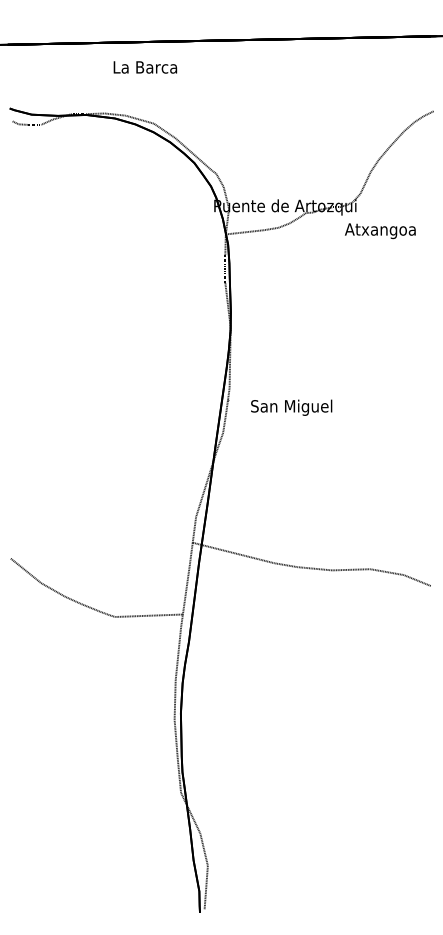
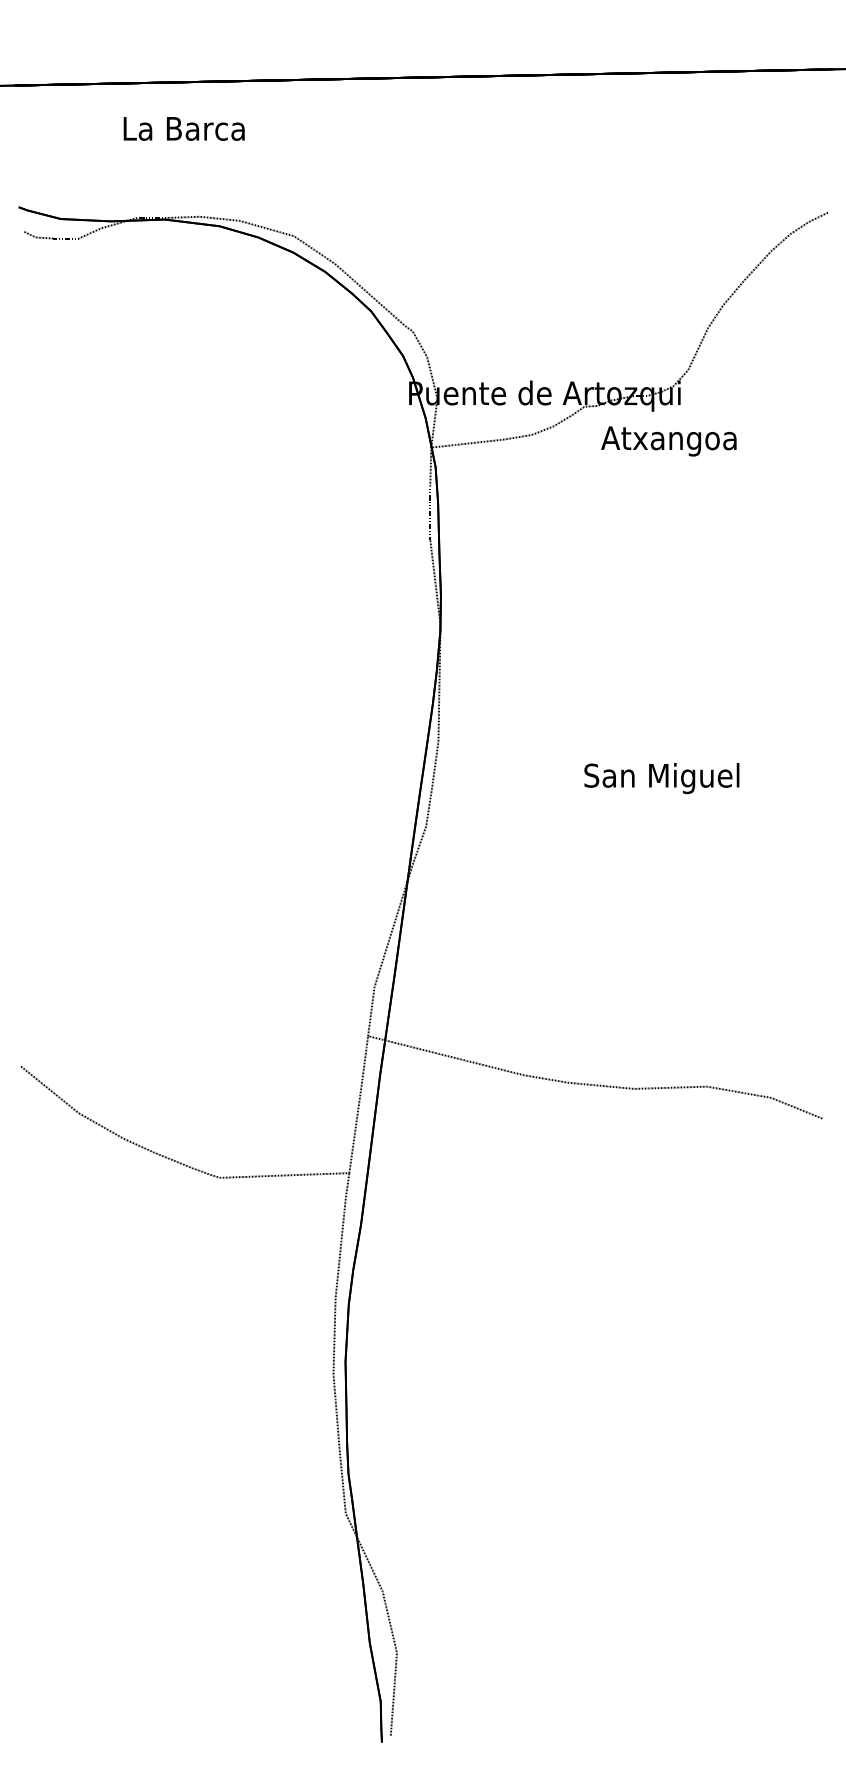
text: (145, 67) -> (184, 128), moved
text: (380, 231) -> (669, 442), moved
text: (291, 407) -> (661, 777), moved

